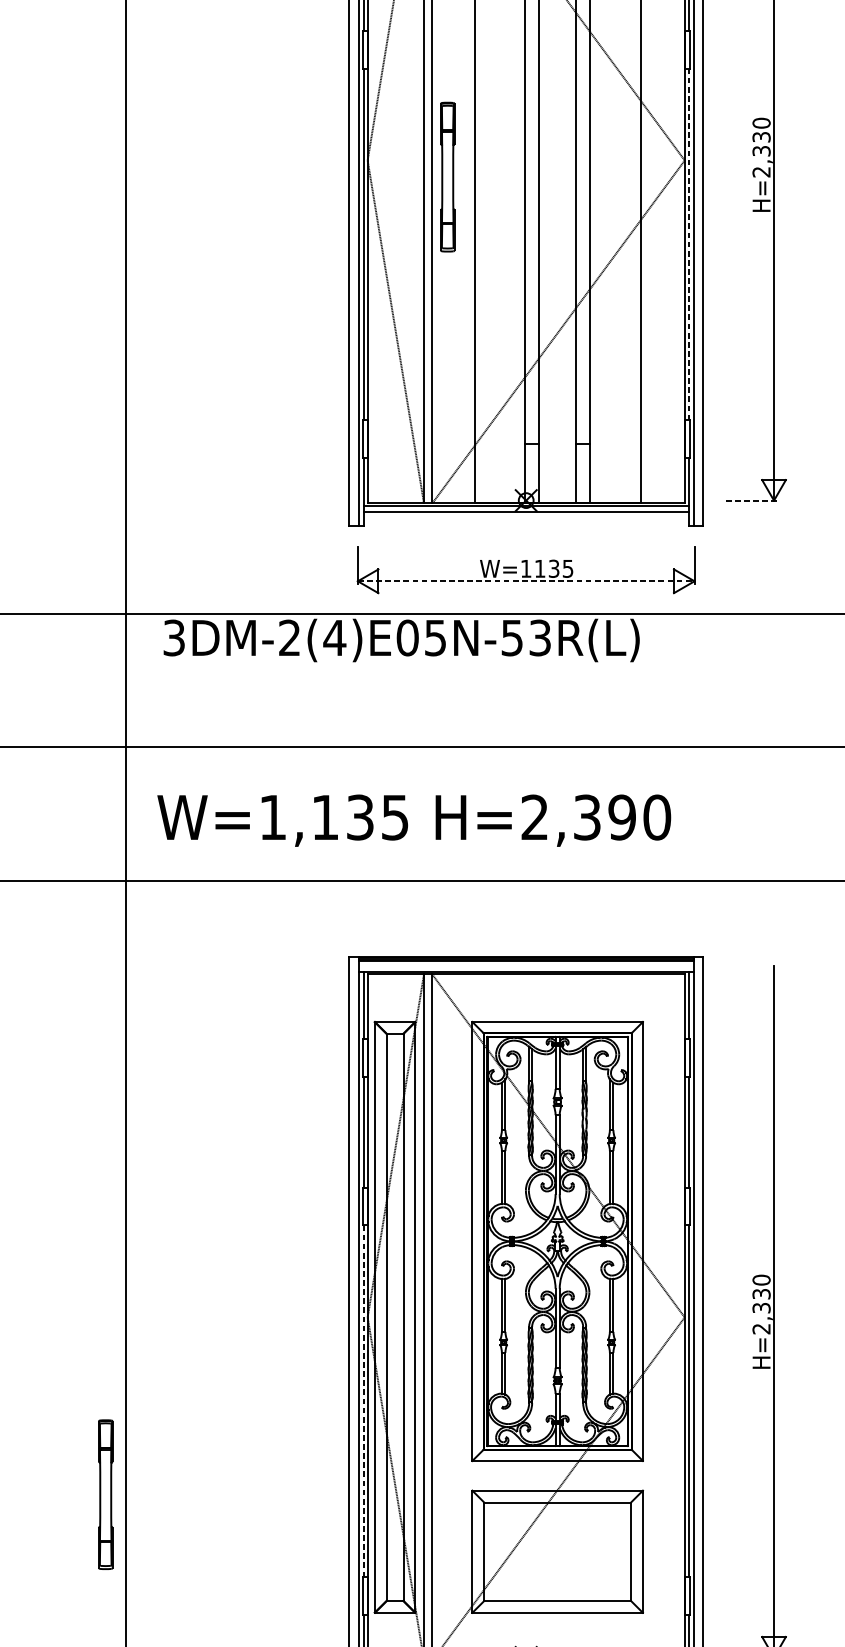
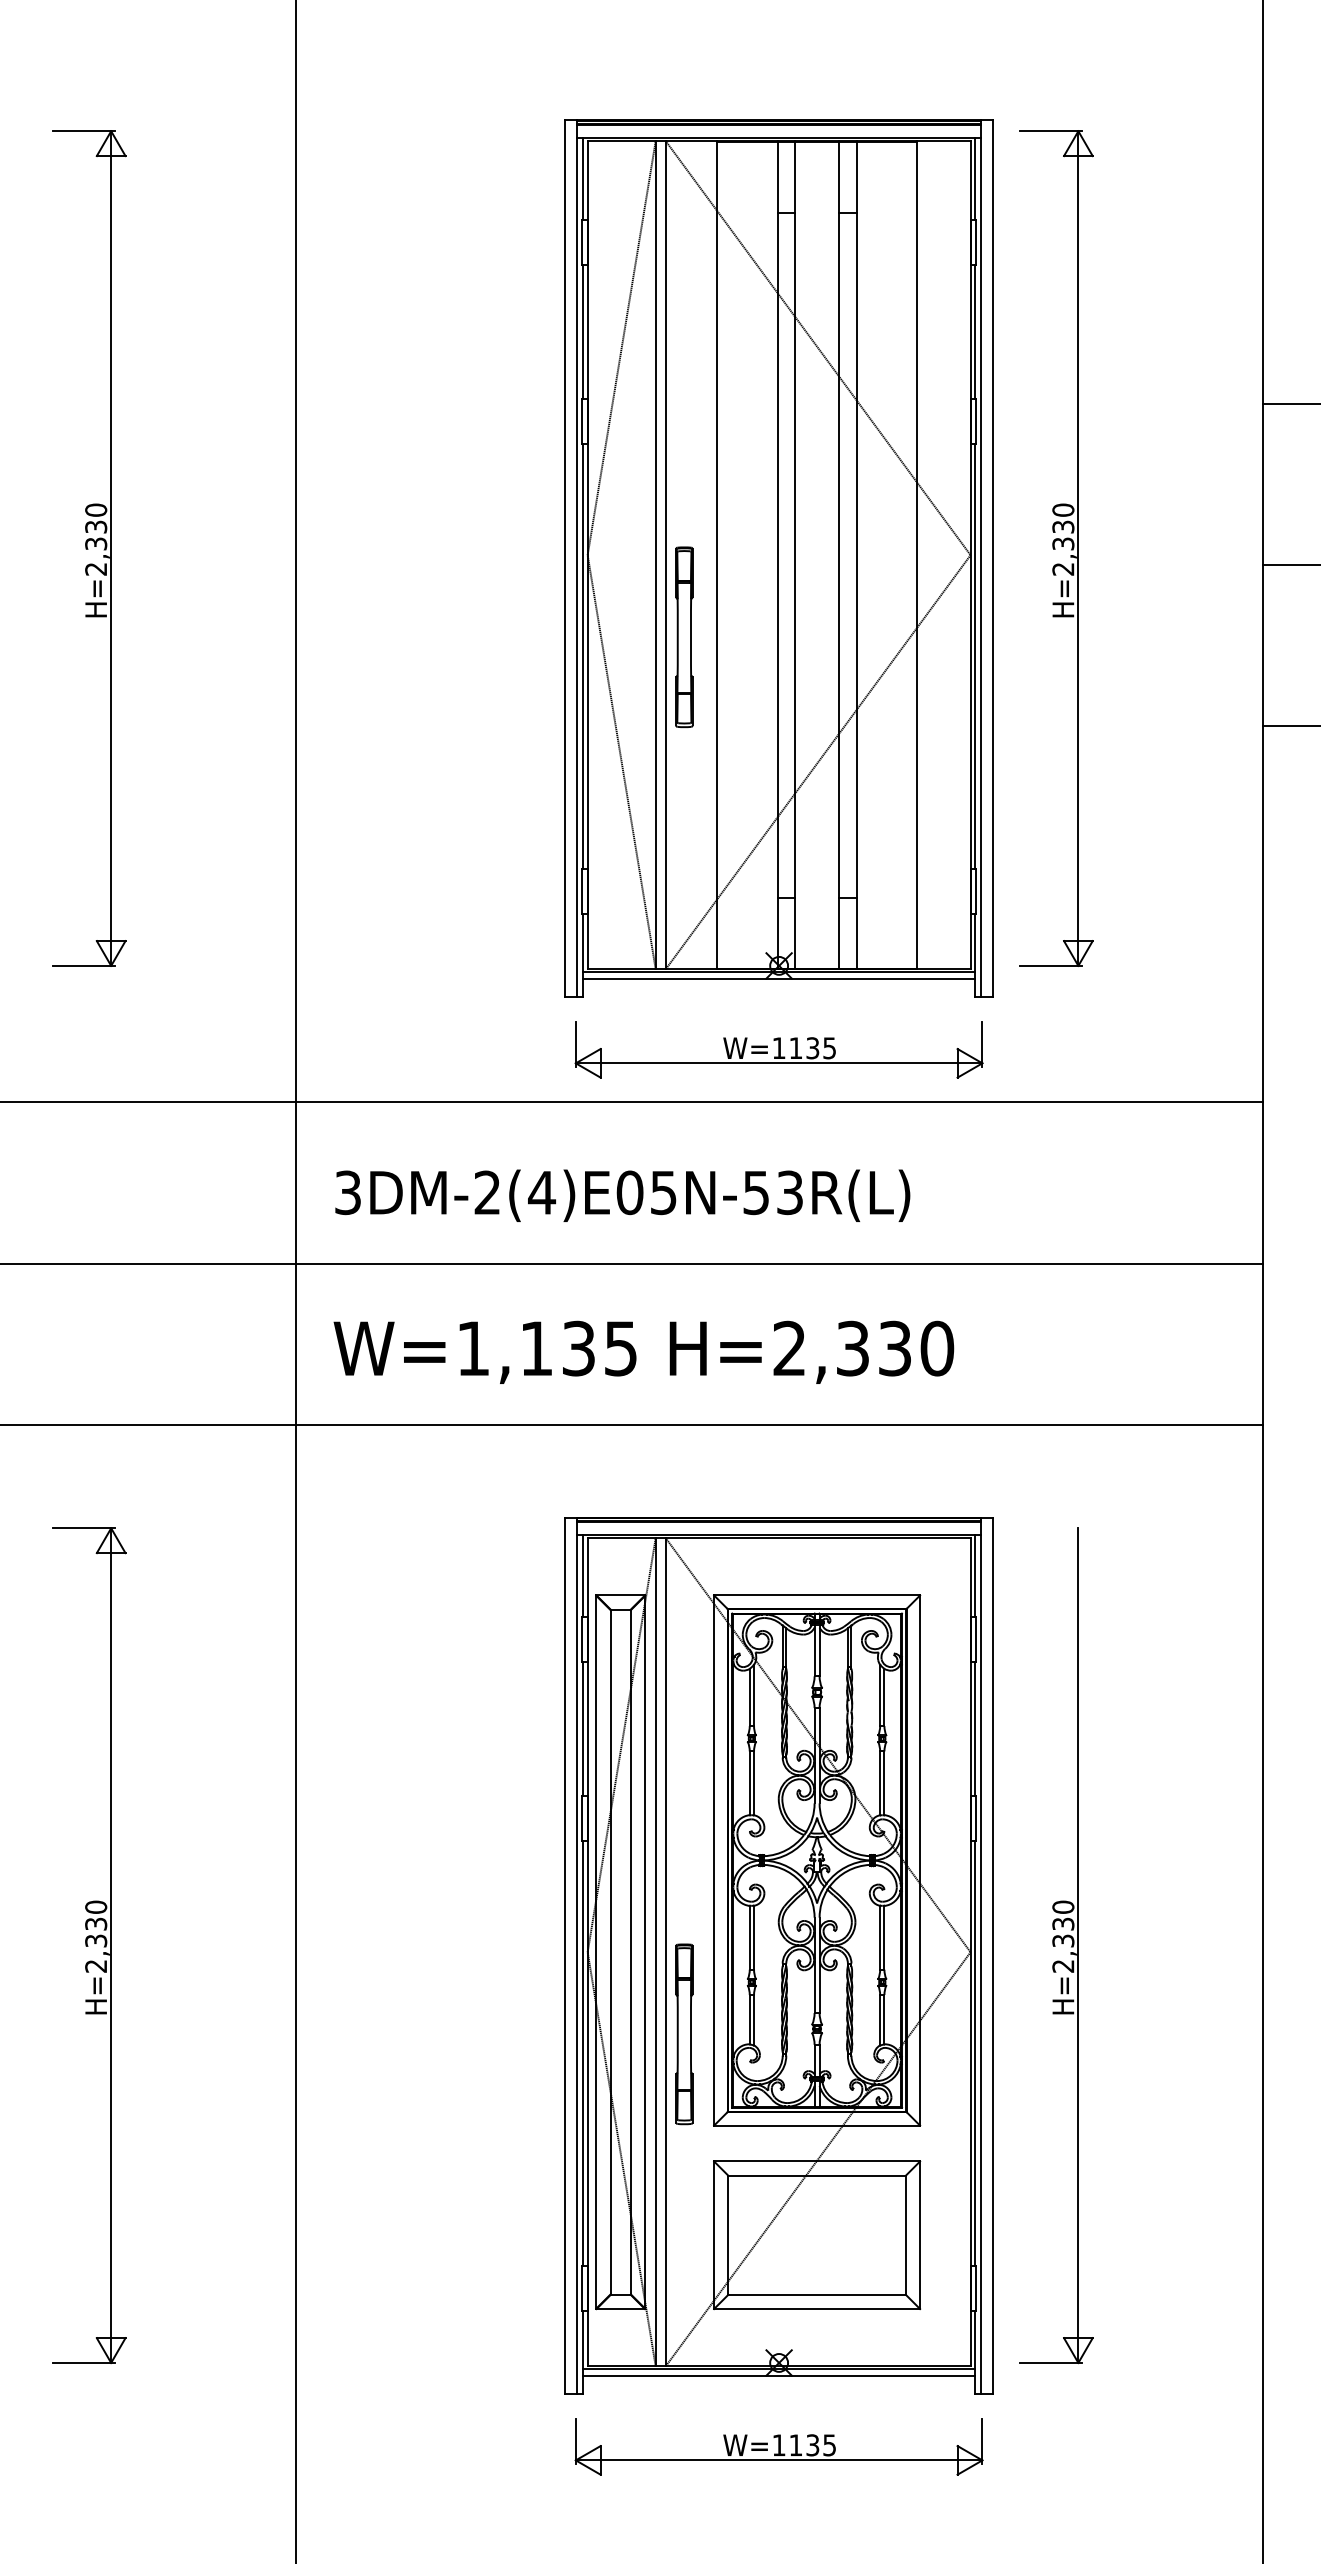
part: (447, 176) -> (684, 636), moved
line: (688, 244) -> (975, 656), dashed -> solid
line: (751, 500) -> (1051, 965), dashed -> solid
line: (526, 581) -> (779, 1063), dashed -> solid
text: (401, 640) -> (622, 1195), moved
text: (621, 817) -> (894, 1348), H=2,390 -> H=2,330
line: (364, 1401) -> (583, 2053), dashed -> solid
part: (105, 1494) -> (684, 2034), moved

